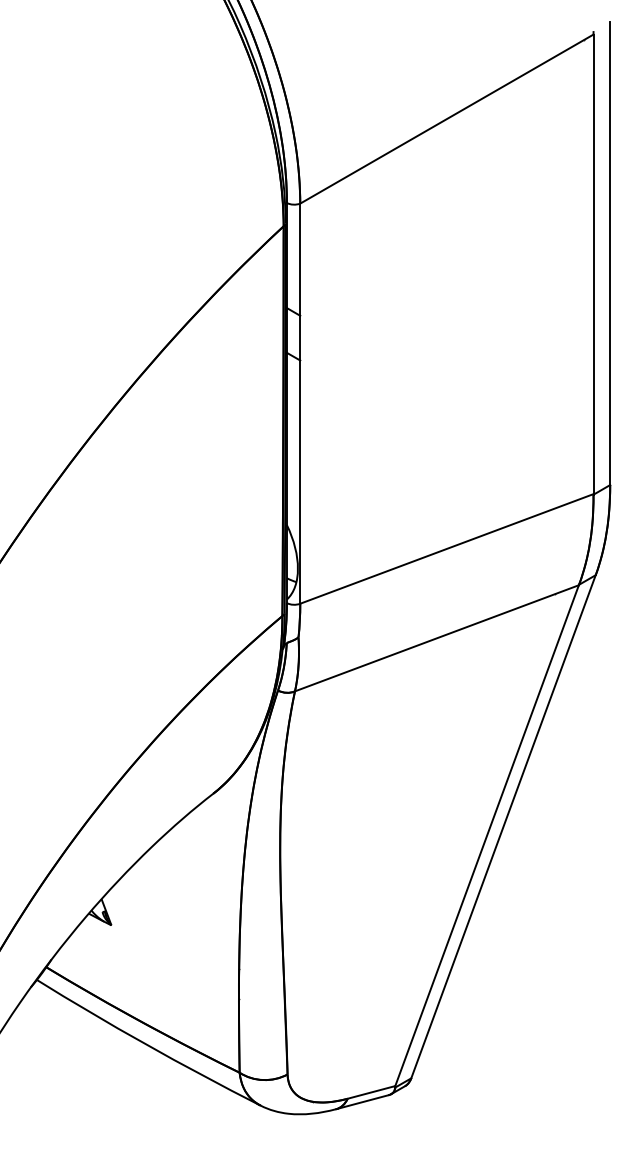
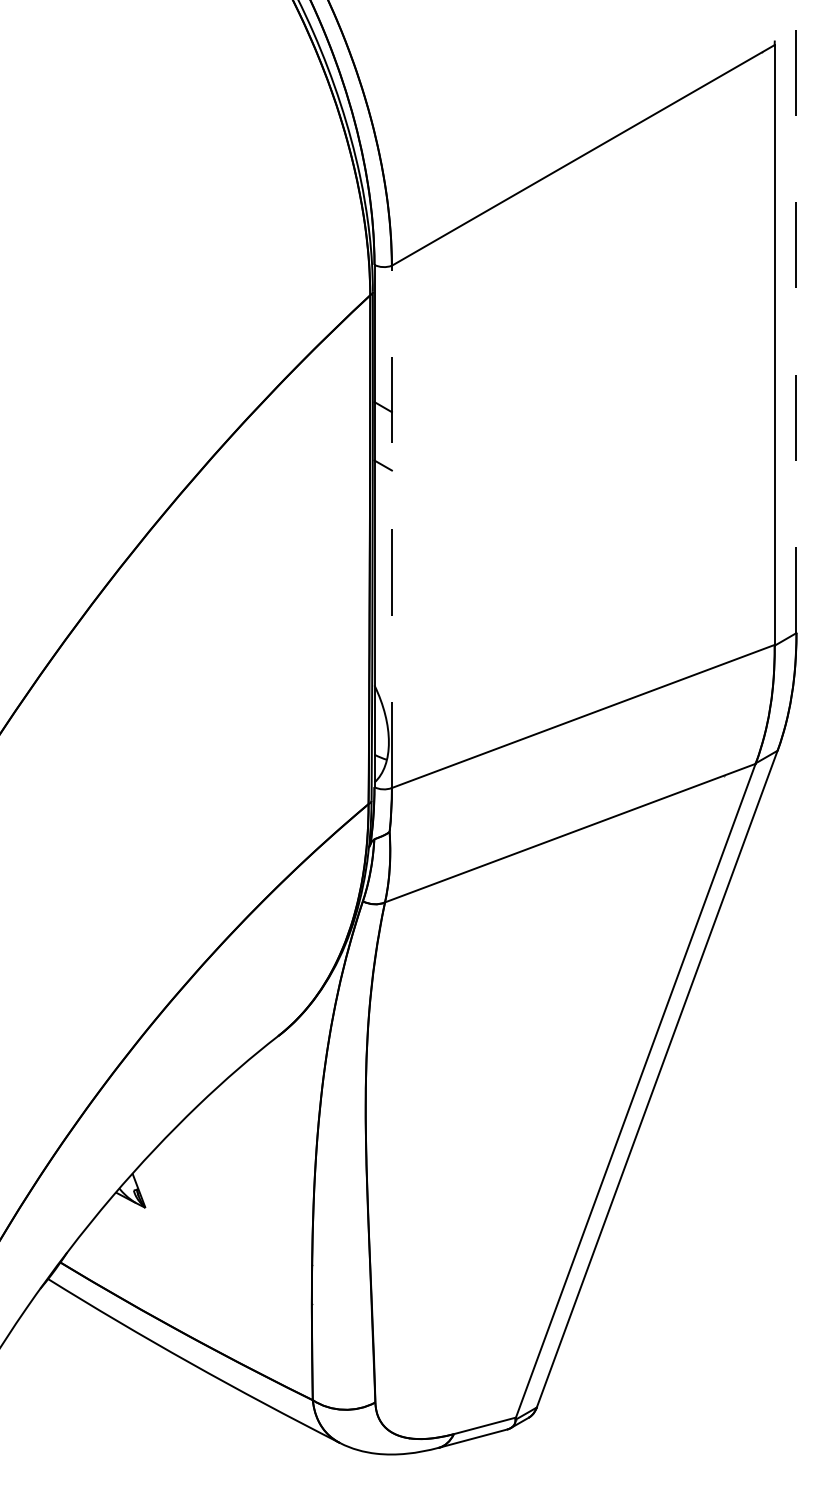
line: (610, 253) -> (796, 330), solid -> dashed
line: (299, 403) -> (391, 526), solid -> dashed

